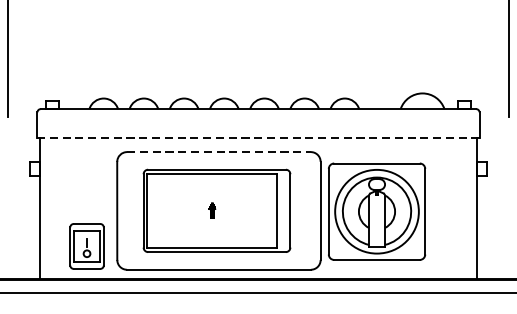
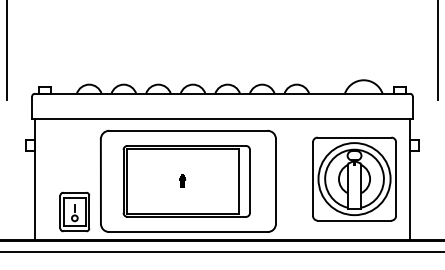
line: (257, 137) -> (221, 118), dashed -> solid
line: (219, 151) -> (188, 130), dashed -> solid
part: (376, 211) -> (354, 178), moved

